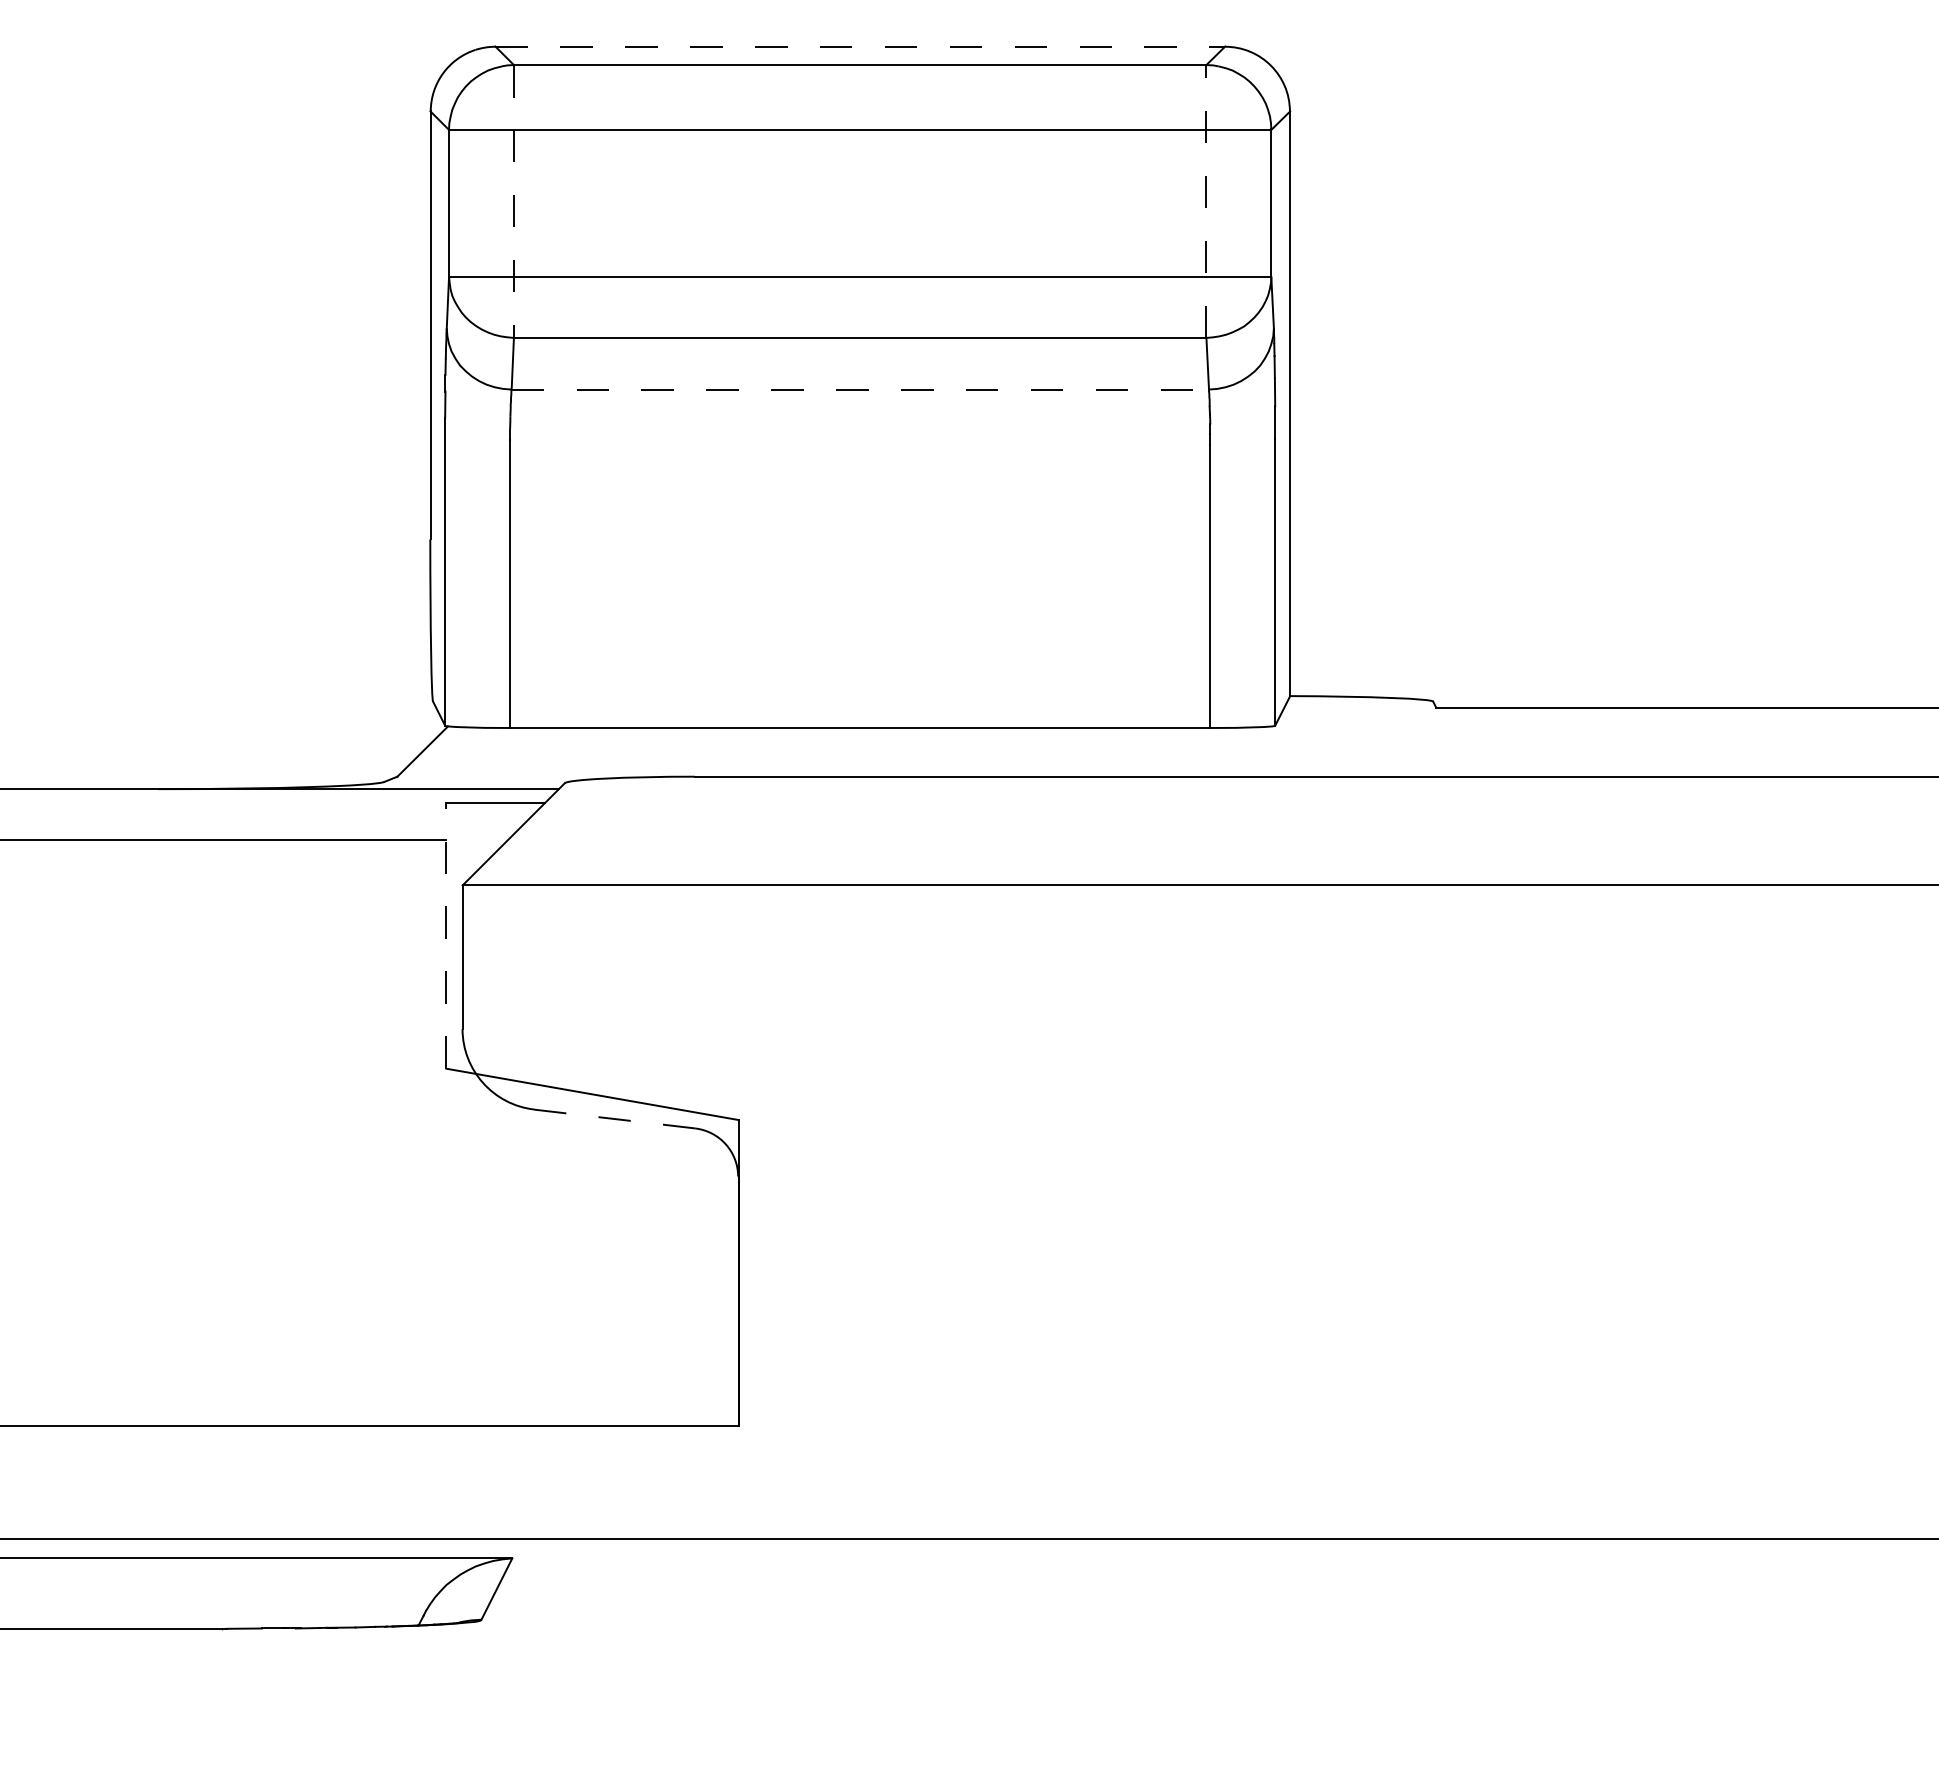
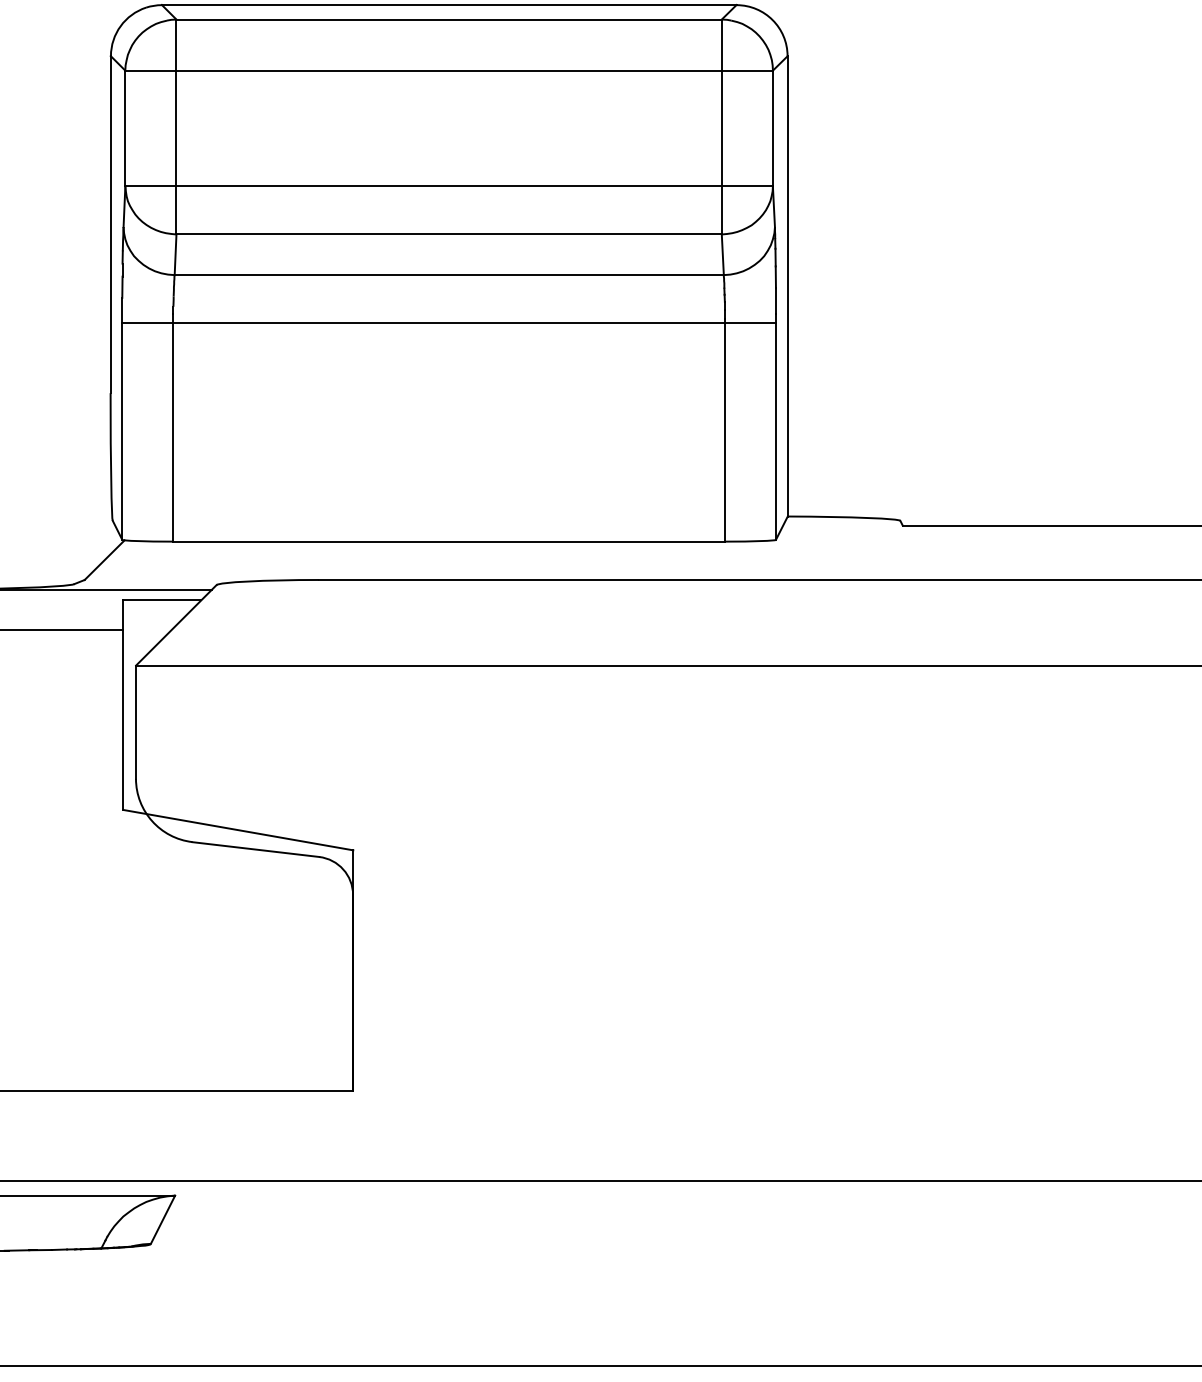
line: (860, 46) -> (449, 4), dashed -> solid
line: (1206, 201) -> (721, 127), dashed -> solid
line: (513, 202) -> (176, 127), dashed -> solid
line: (860, 389) -> (449, 275), dashed -> solid
line: (860, 450) -> (449, 323), added
line: (446, 935) -> (123, 705), dashed -> solid
line: (615, 1119) -> (256, 849), dashed -> solid

